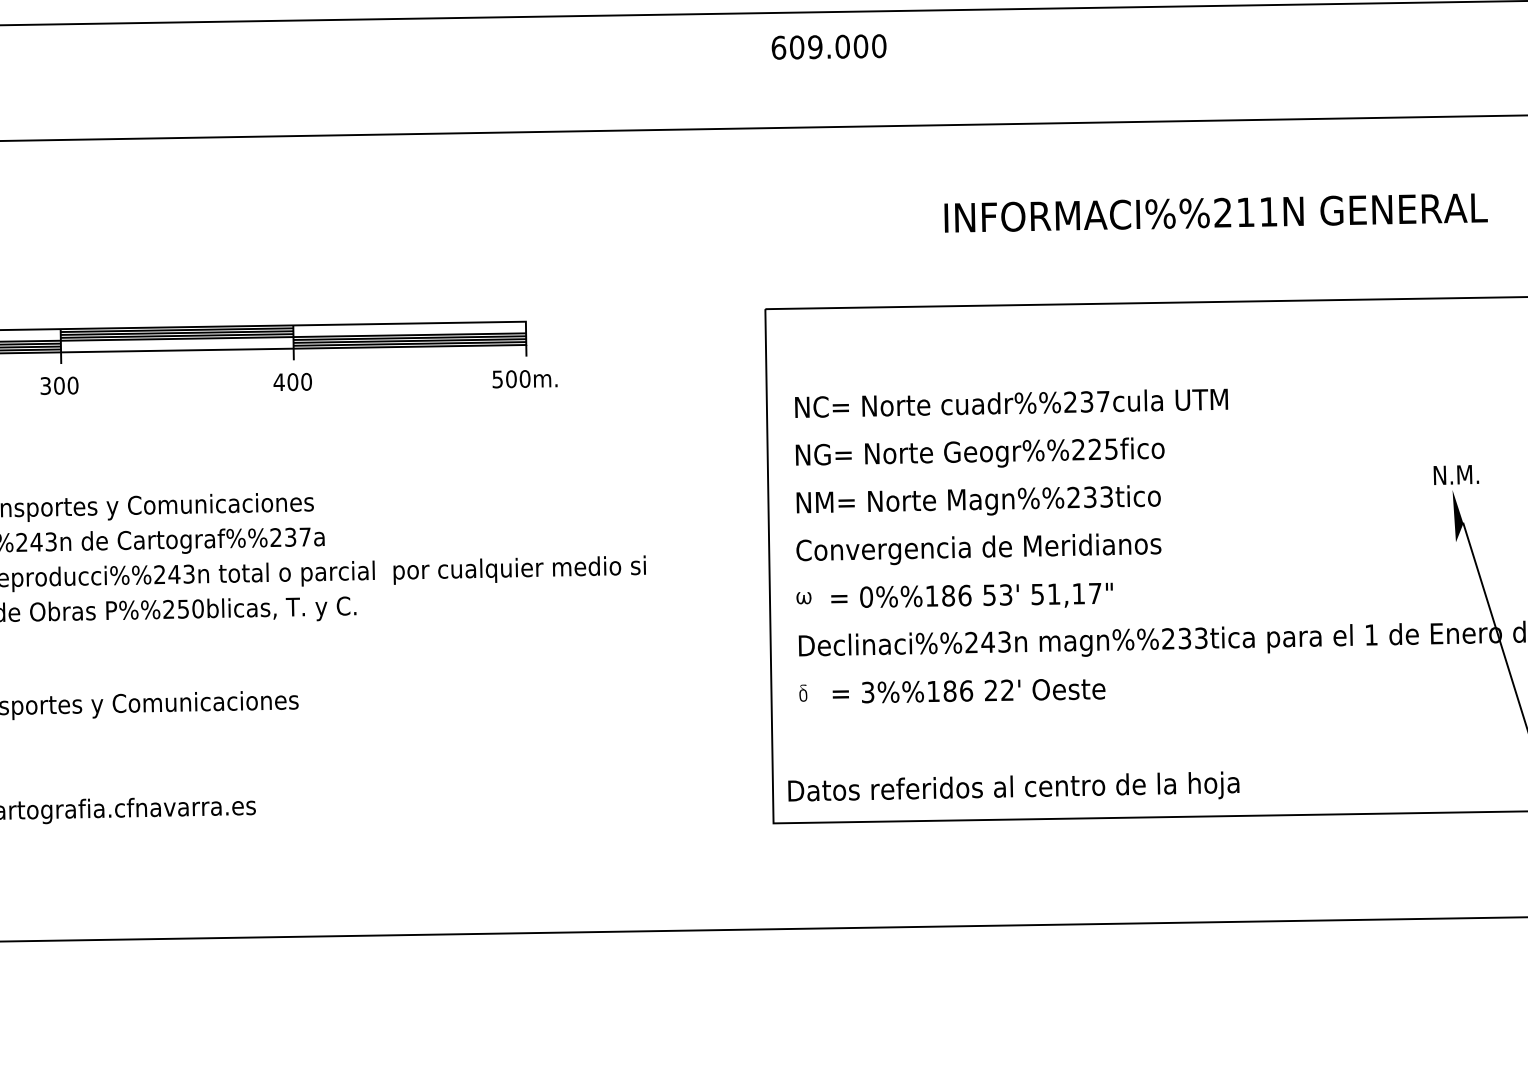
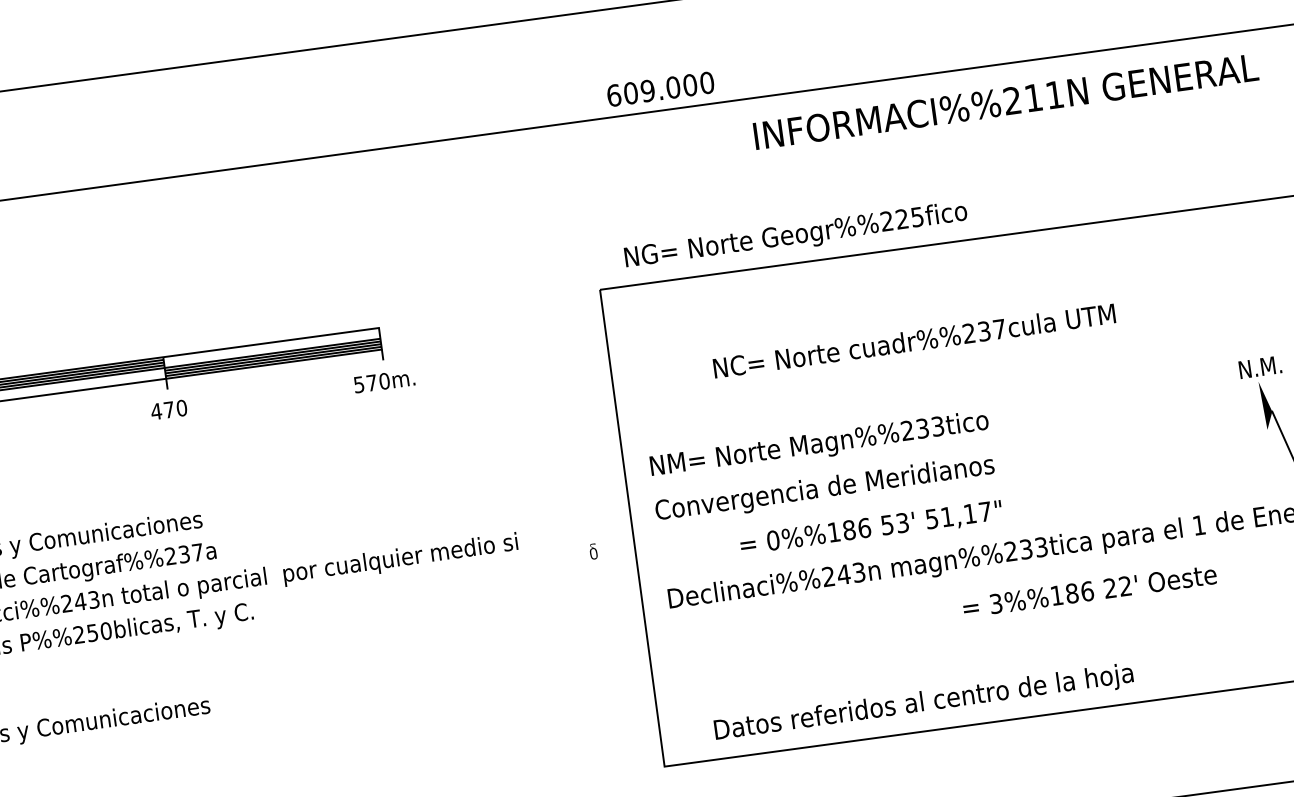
text: (828, 46) -> (660, 88), moved
text: (1215, 212) -> (1005, 101), moved
text: (511, 379) -> (371, 383), 500m. -> 570m.
text: (292, 382) -> (168, 410), 400 -> 470
text: (1011, 402) -> (914, 340), moved
text: (979, 452) -> (795, 234), moved
text: (971, 594) -> (870, 526), moved
fill: (803, 598) -> (667, 554), removed
text: (968, 691) -> (1089, 591), moved
part: (803, 692) -> (593, 550), moved
text: (1013, 786) -> (923, 701), moved

